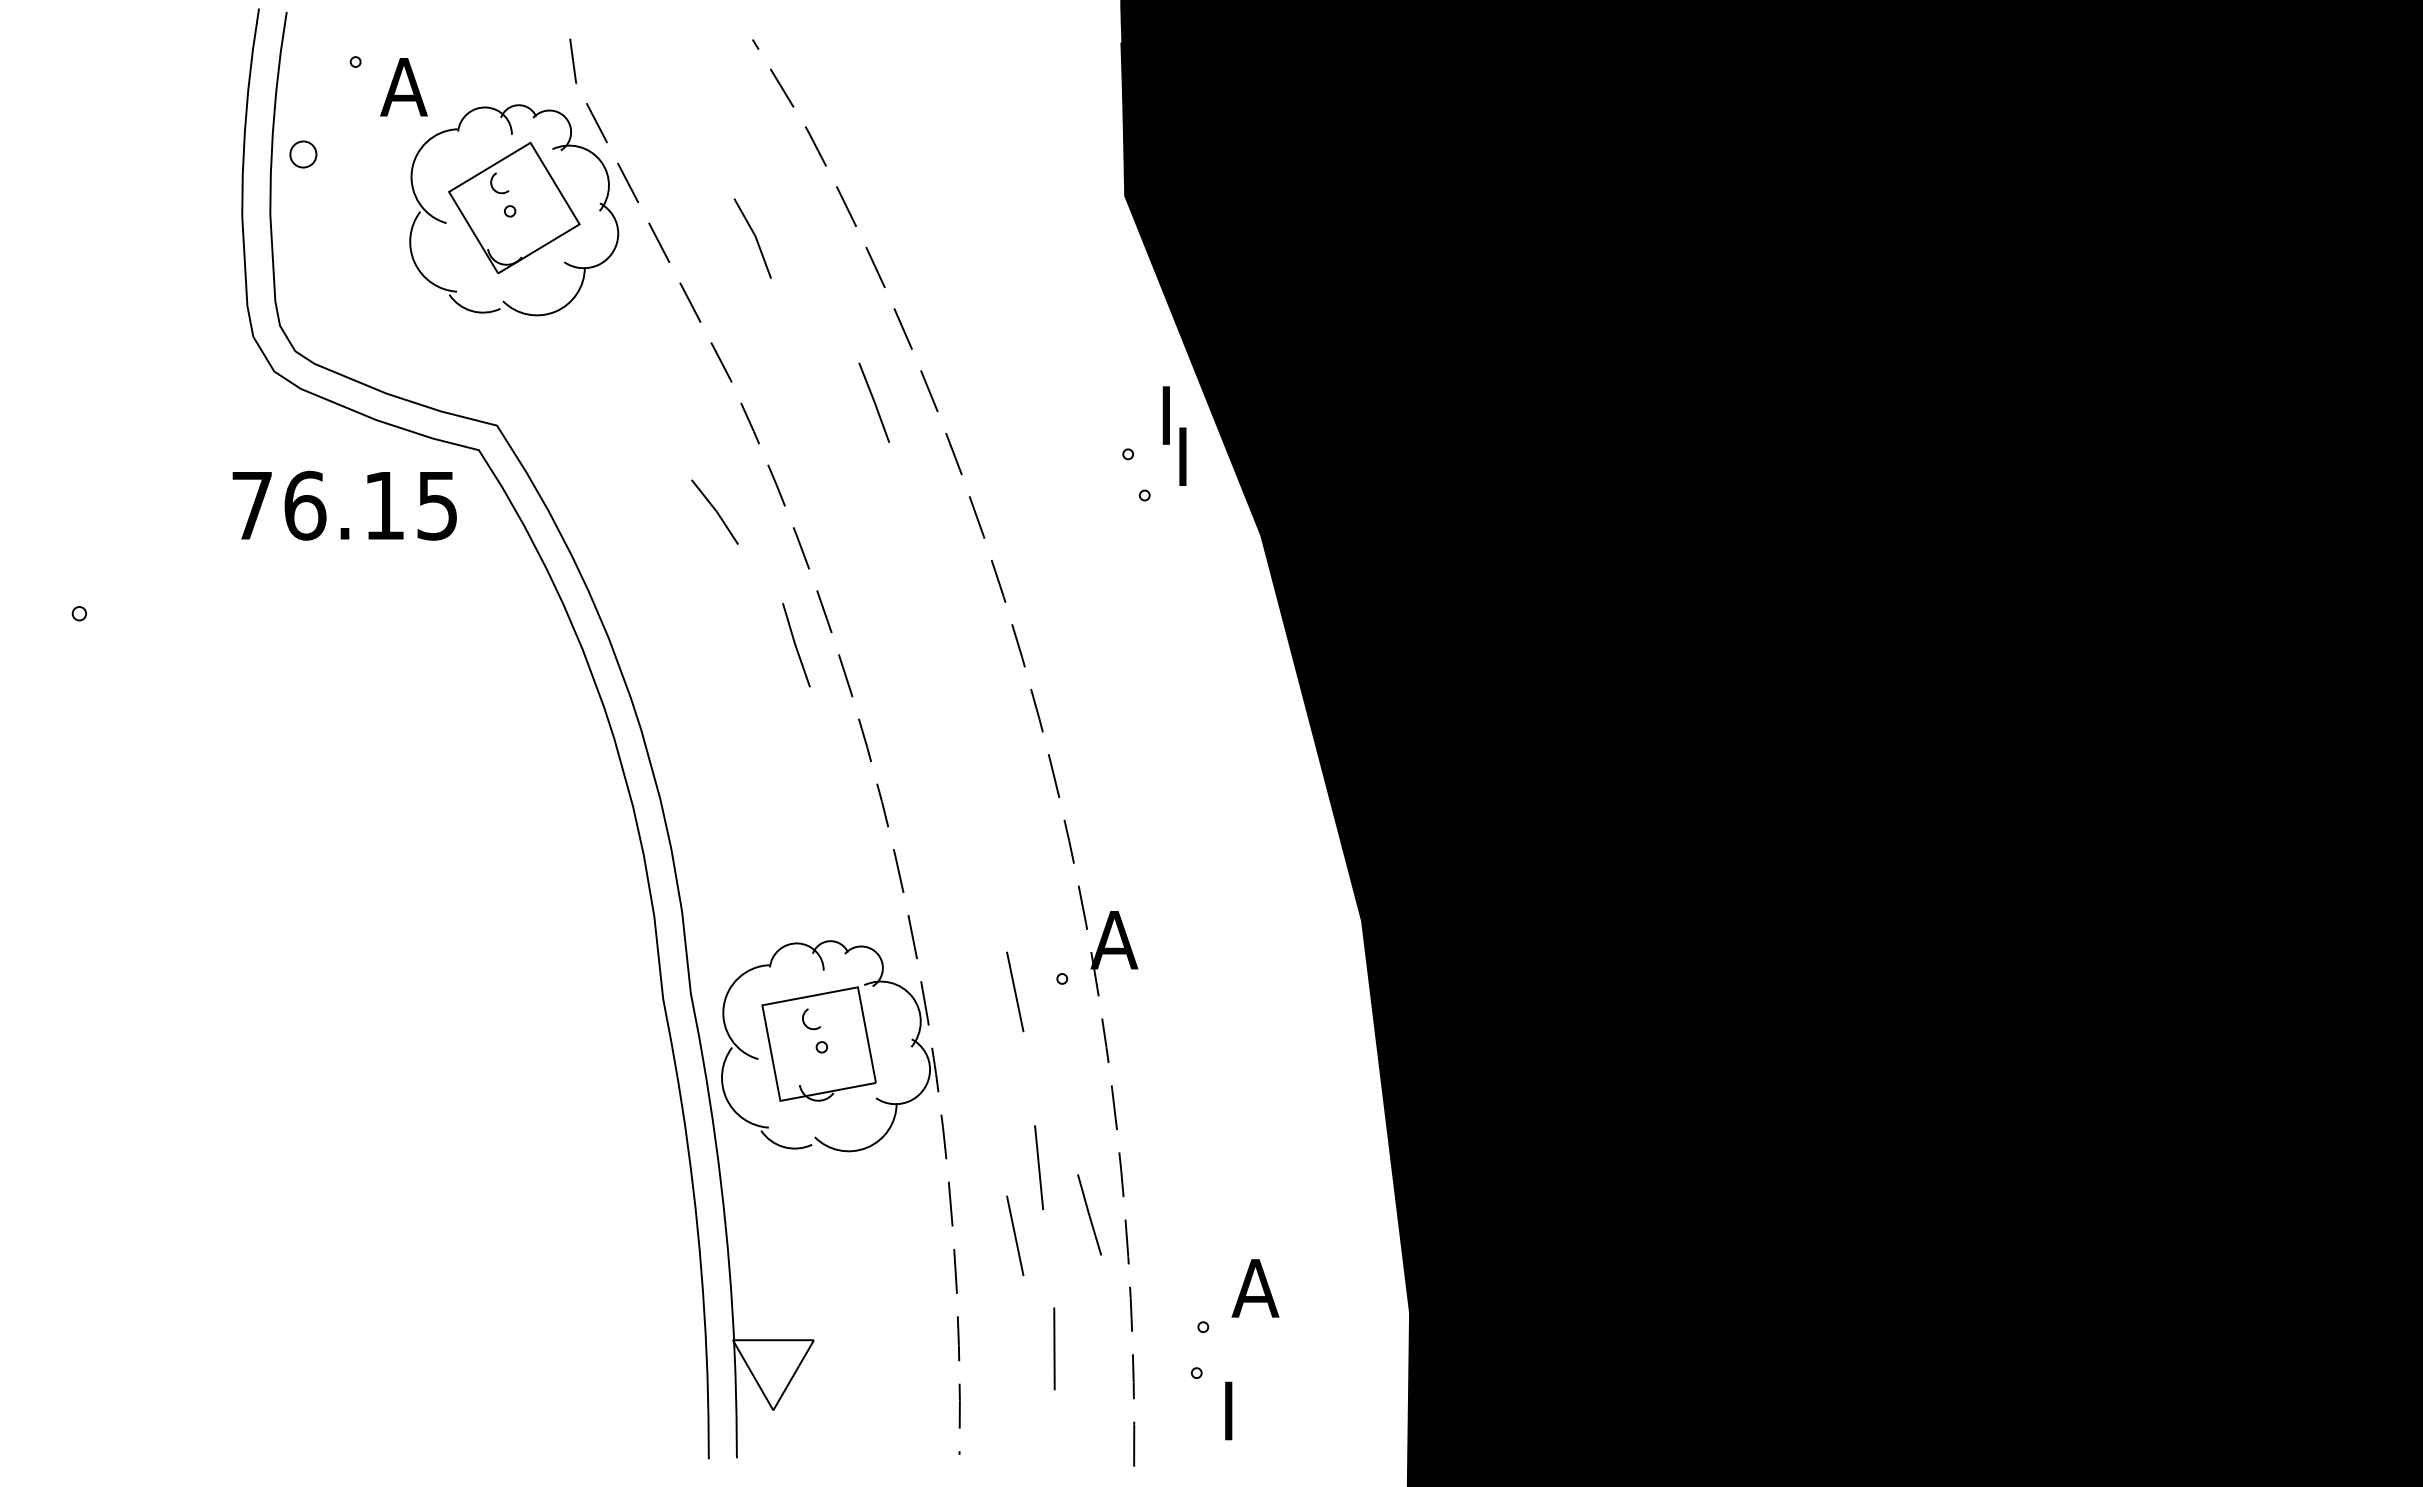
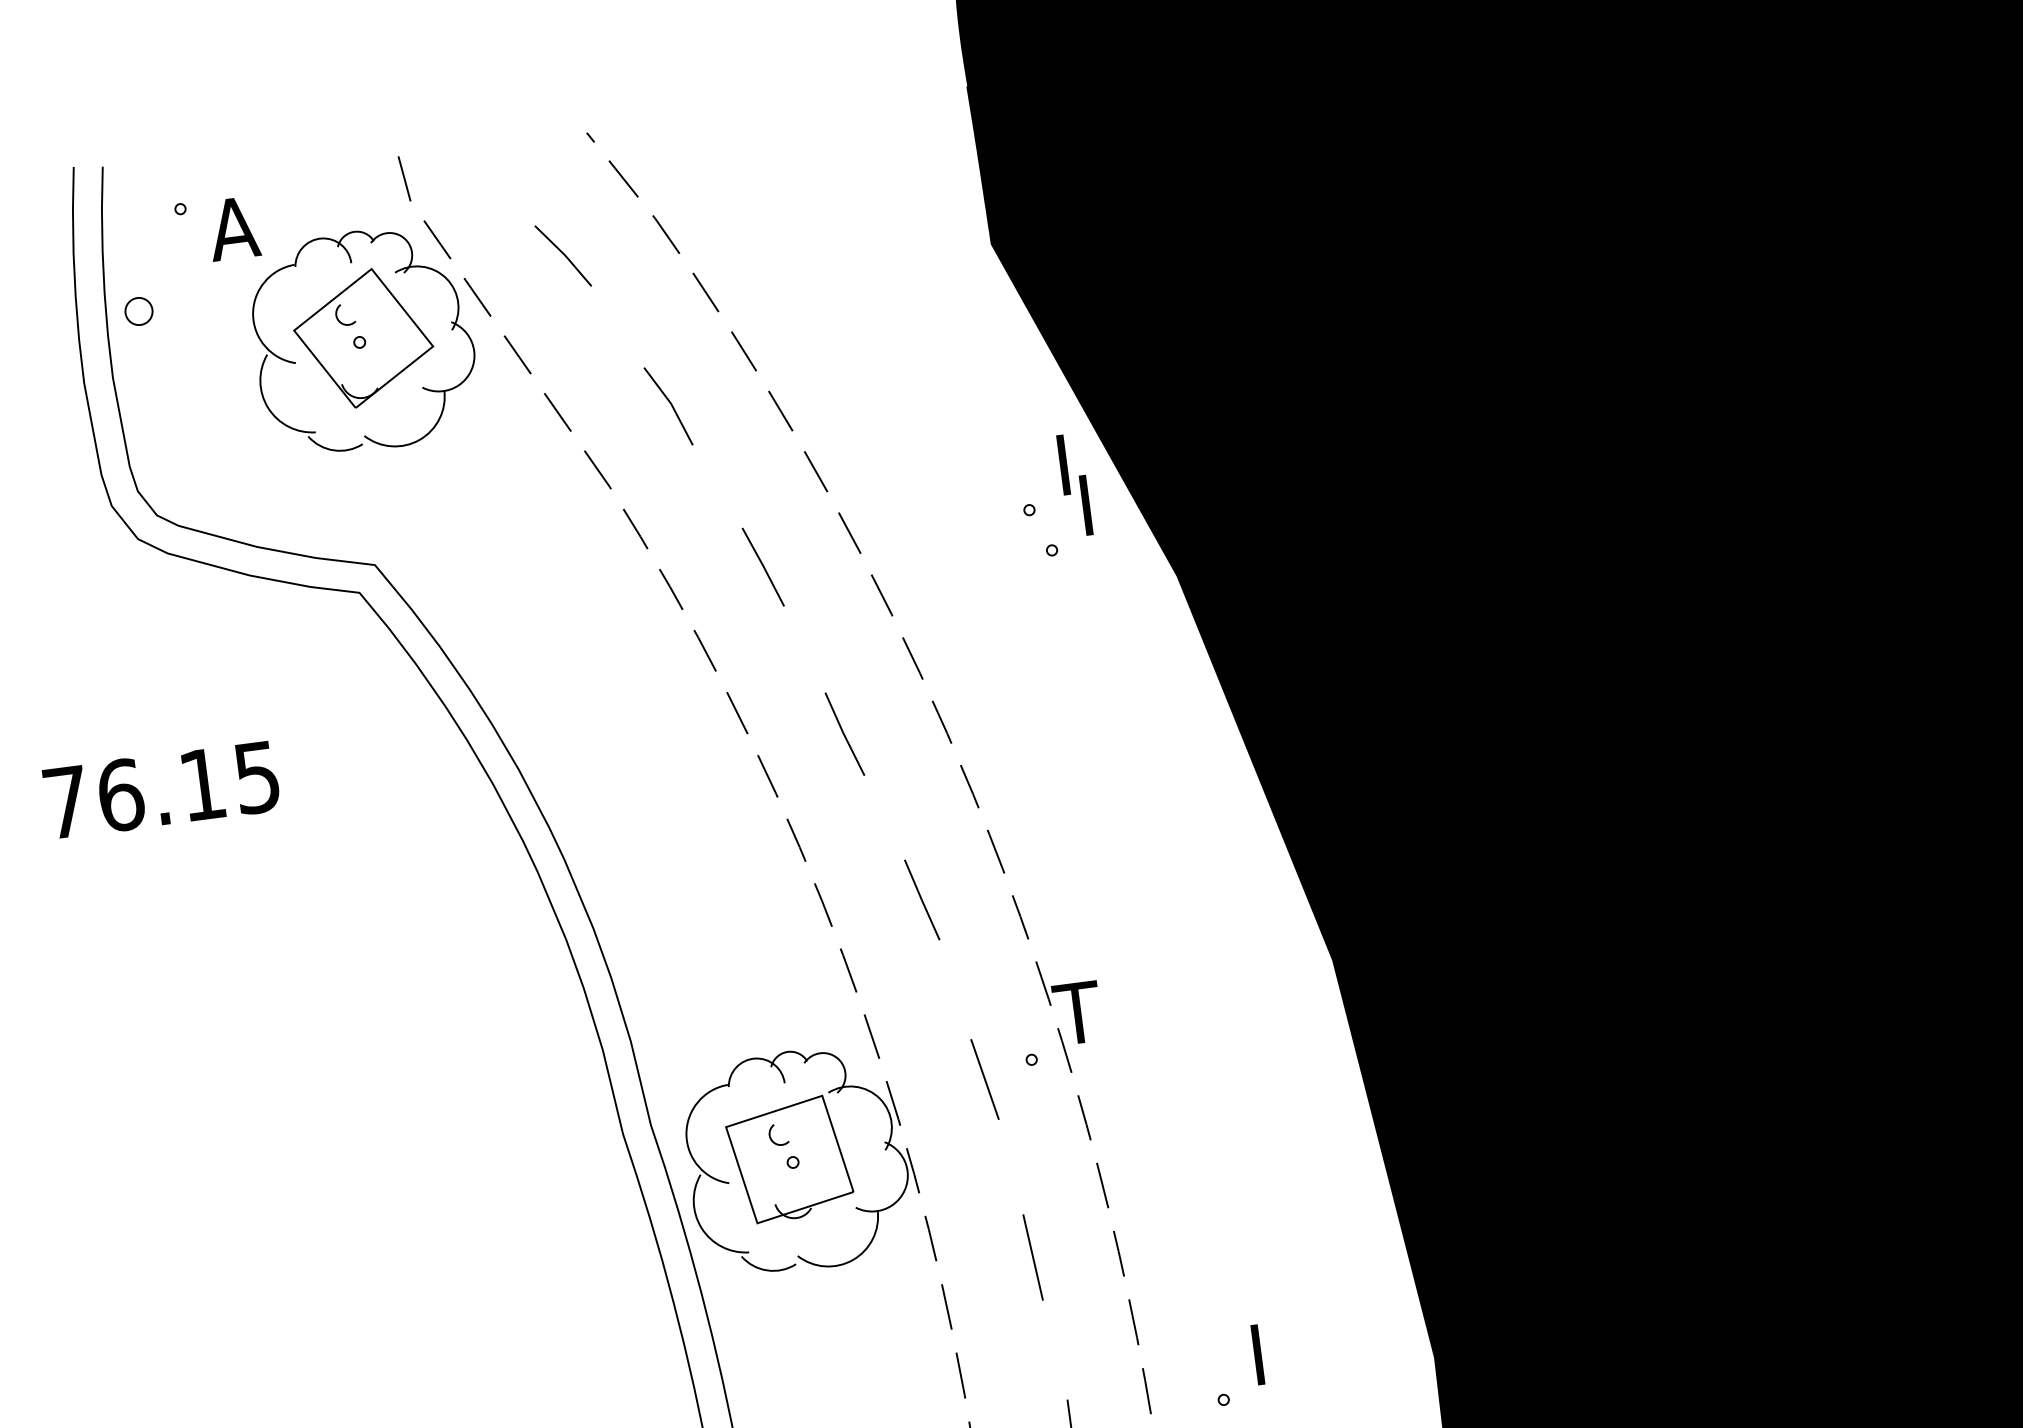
line: (754, 236) -> (670, 403), moved
line: (873, 402) -> (762, 567), moved
text: (344, 505) -> (161, 789), moved
line: (714, 510) -> (562, 254), moved
line: (796, 645) -> (845, 734), moved
text: (1113, 940) -> (1079, 1013), A -> T
line: (1089, 1214) -> (922, 899), moved
line: (1015, 1235) -> (1017, 1330), removed
text: (1255, 1288) -> (1272, 1353), A -> I

